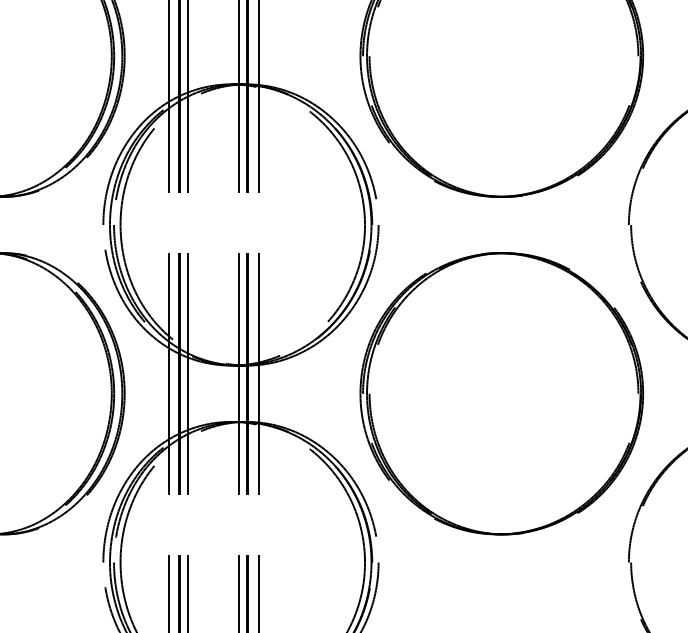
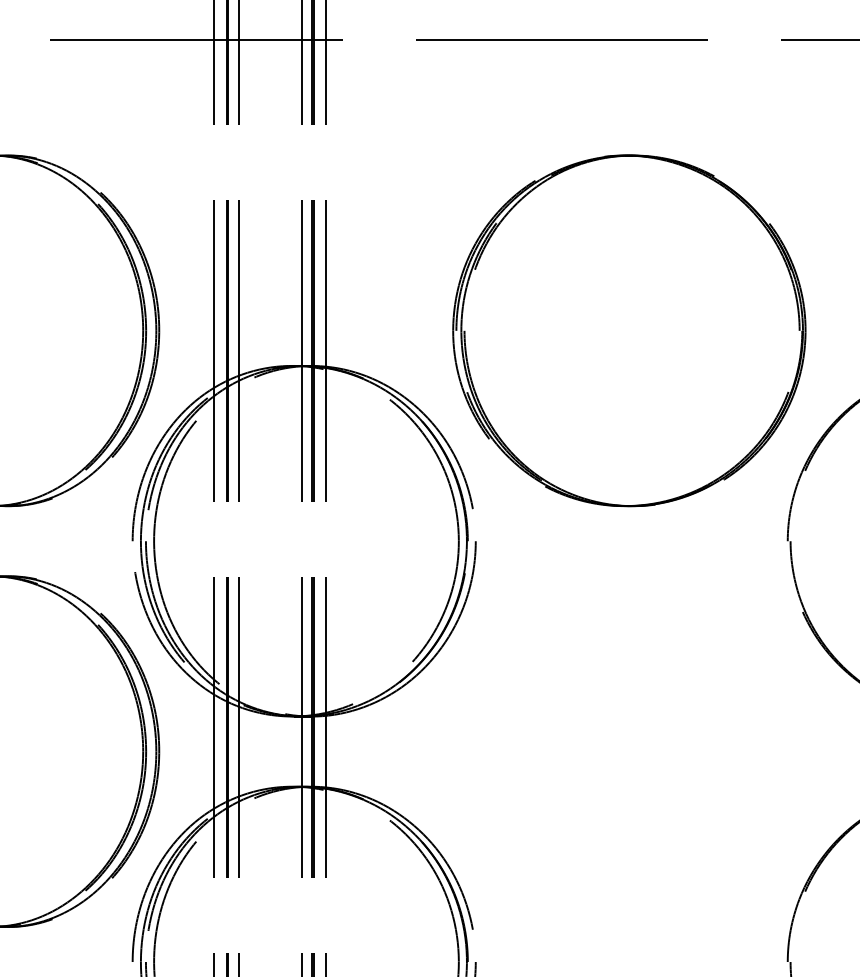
part: (501, 393) -> (629, 751), removed

